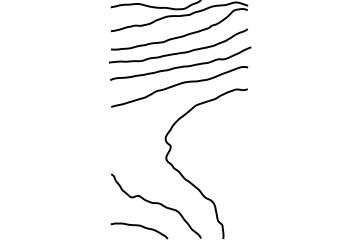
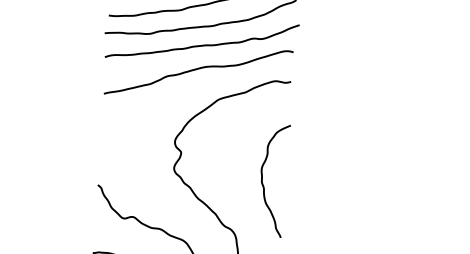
curve: (232, 163) -> (263, 181), added

